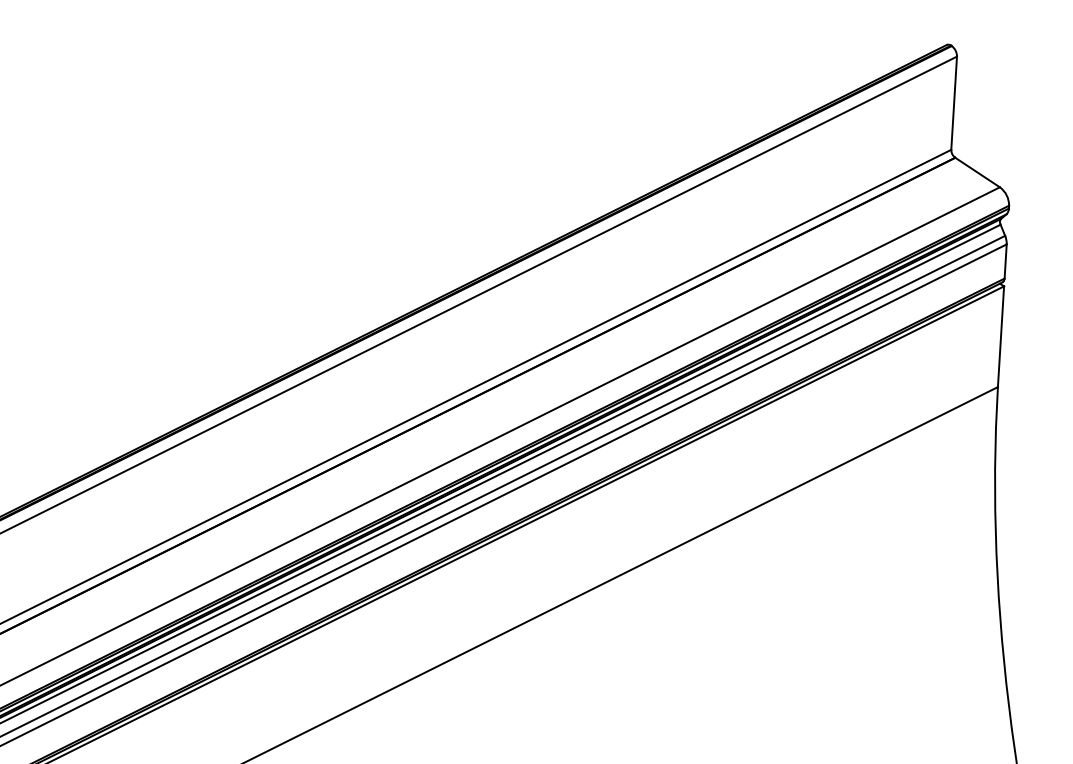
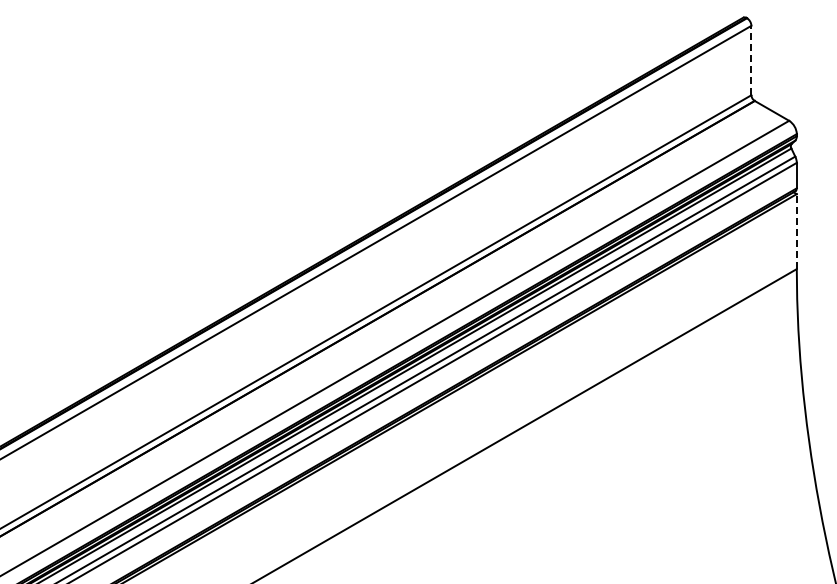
line: (954, 103) -> (751, 60), solid -> dashed
line: (1000, 336) -> (796, 231), solid -> dashed

